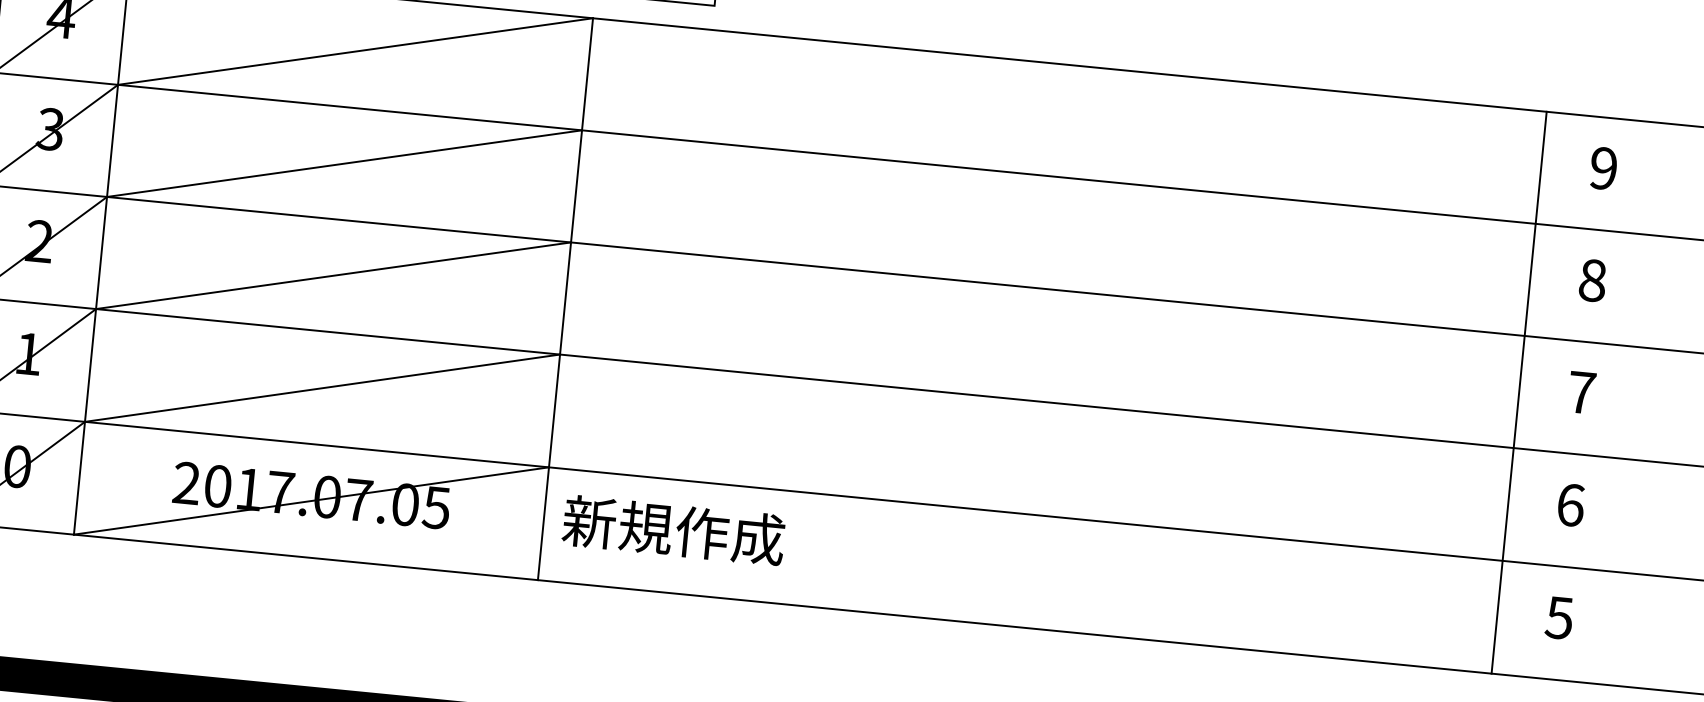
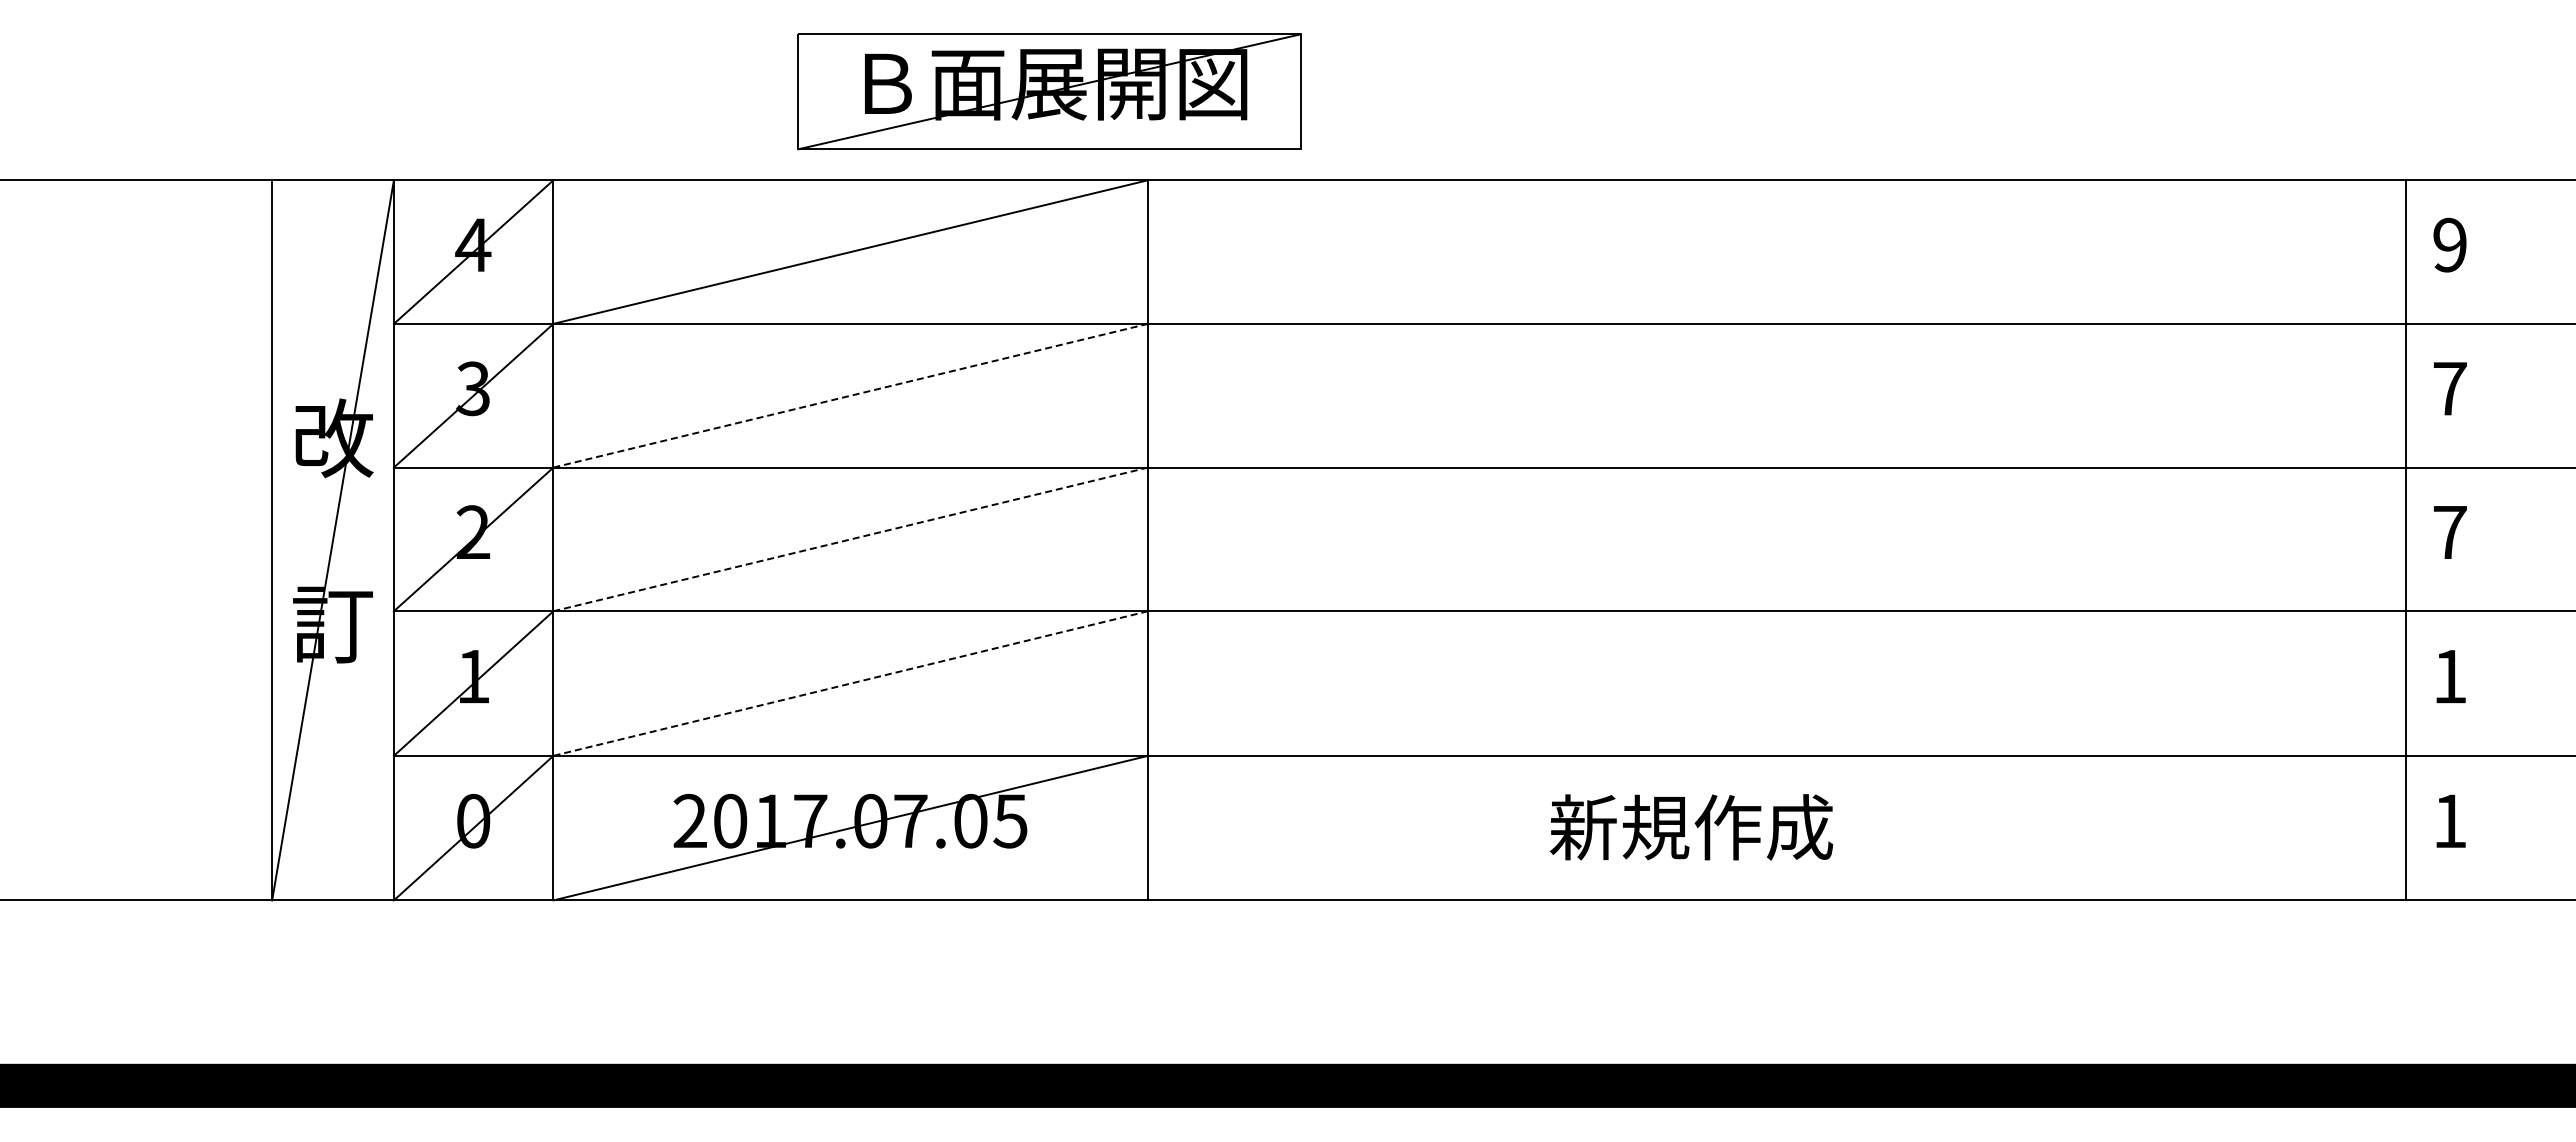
line: (344, 163) -> (850, 395), solid -> dashed
line: (333, 275) -> (850, 539), solid -> dashed
text: (1592, 280) -> (2449, 388), 8 -> 7
line: (322, 388) -> (850, 683), solid -> dashed
line: (1519, 392) -> (2405, 540), moved
text: (1571, 505) -> (2450, 676), 6 -> 1
text: (673, 530) -> (1691, 827), moved
text: (1559, 618) -> (2449, 821), 5 -> 1

